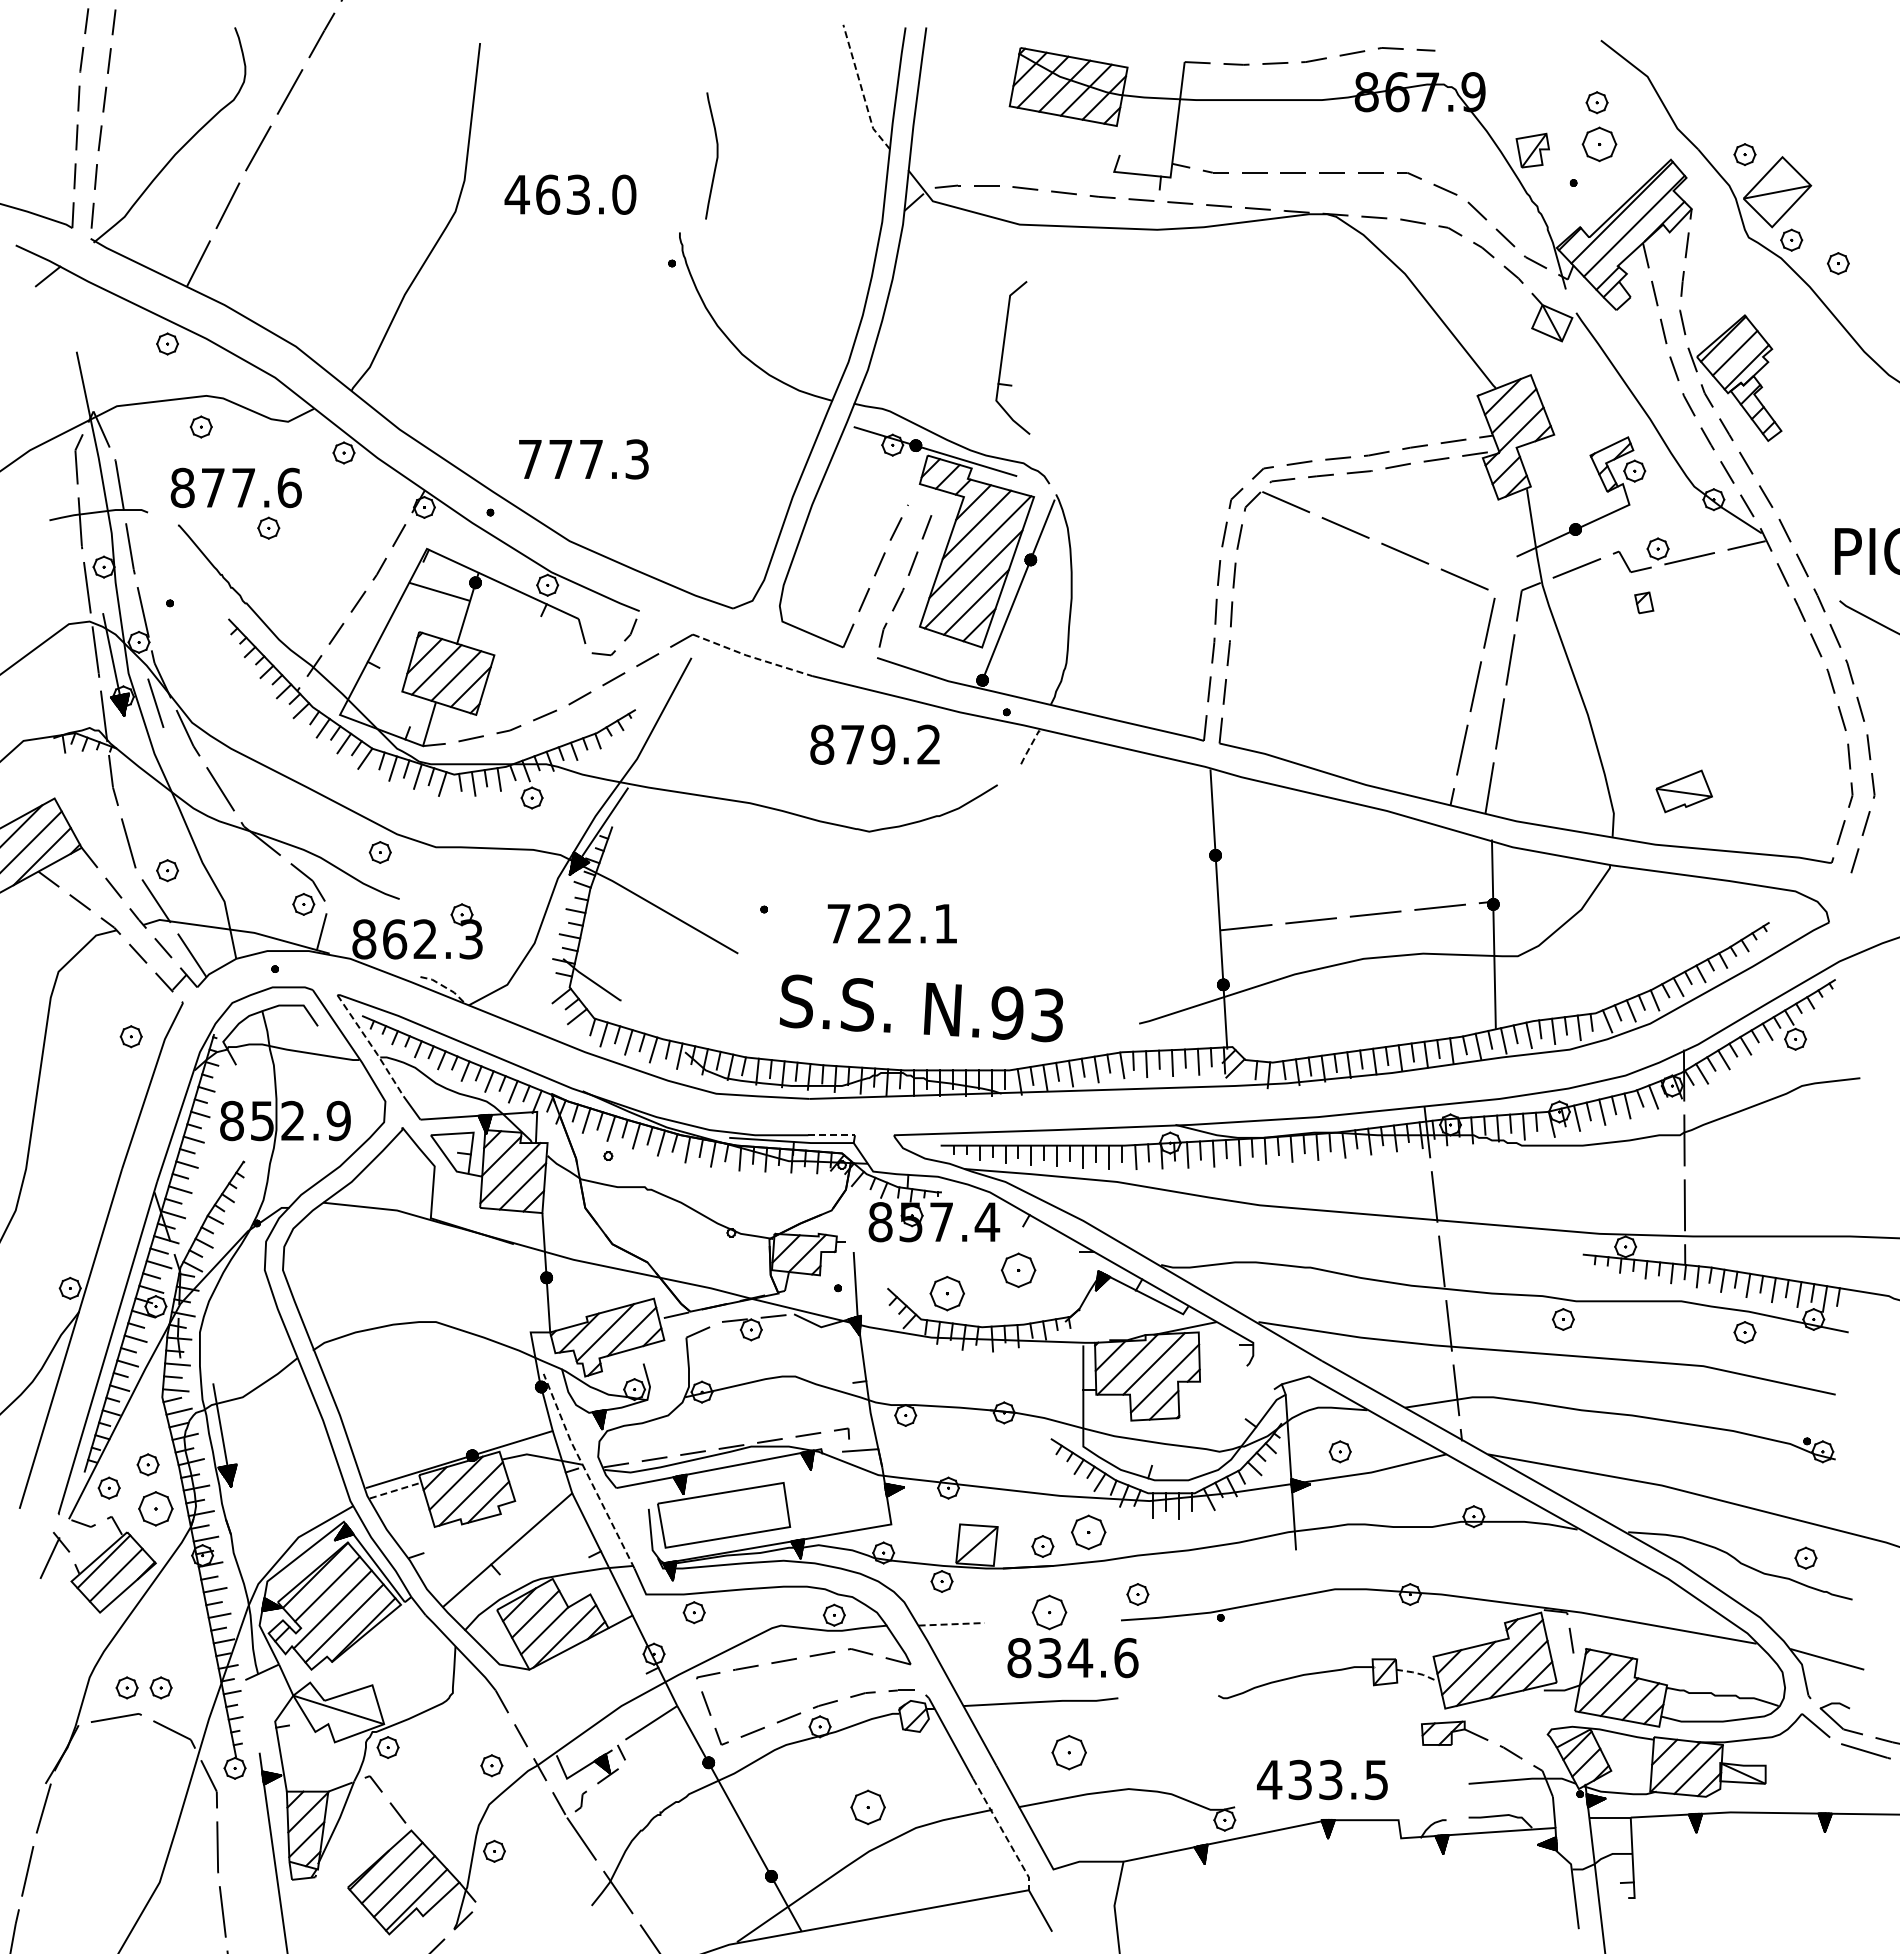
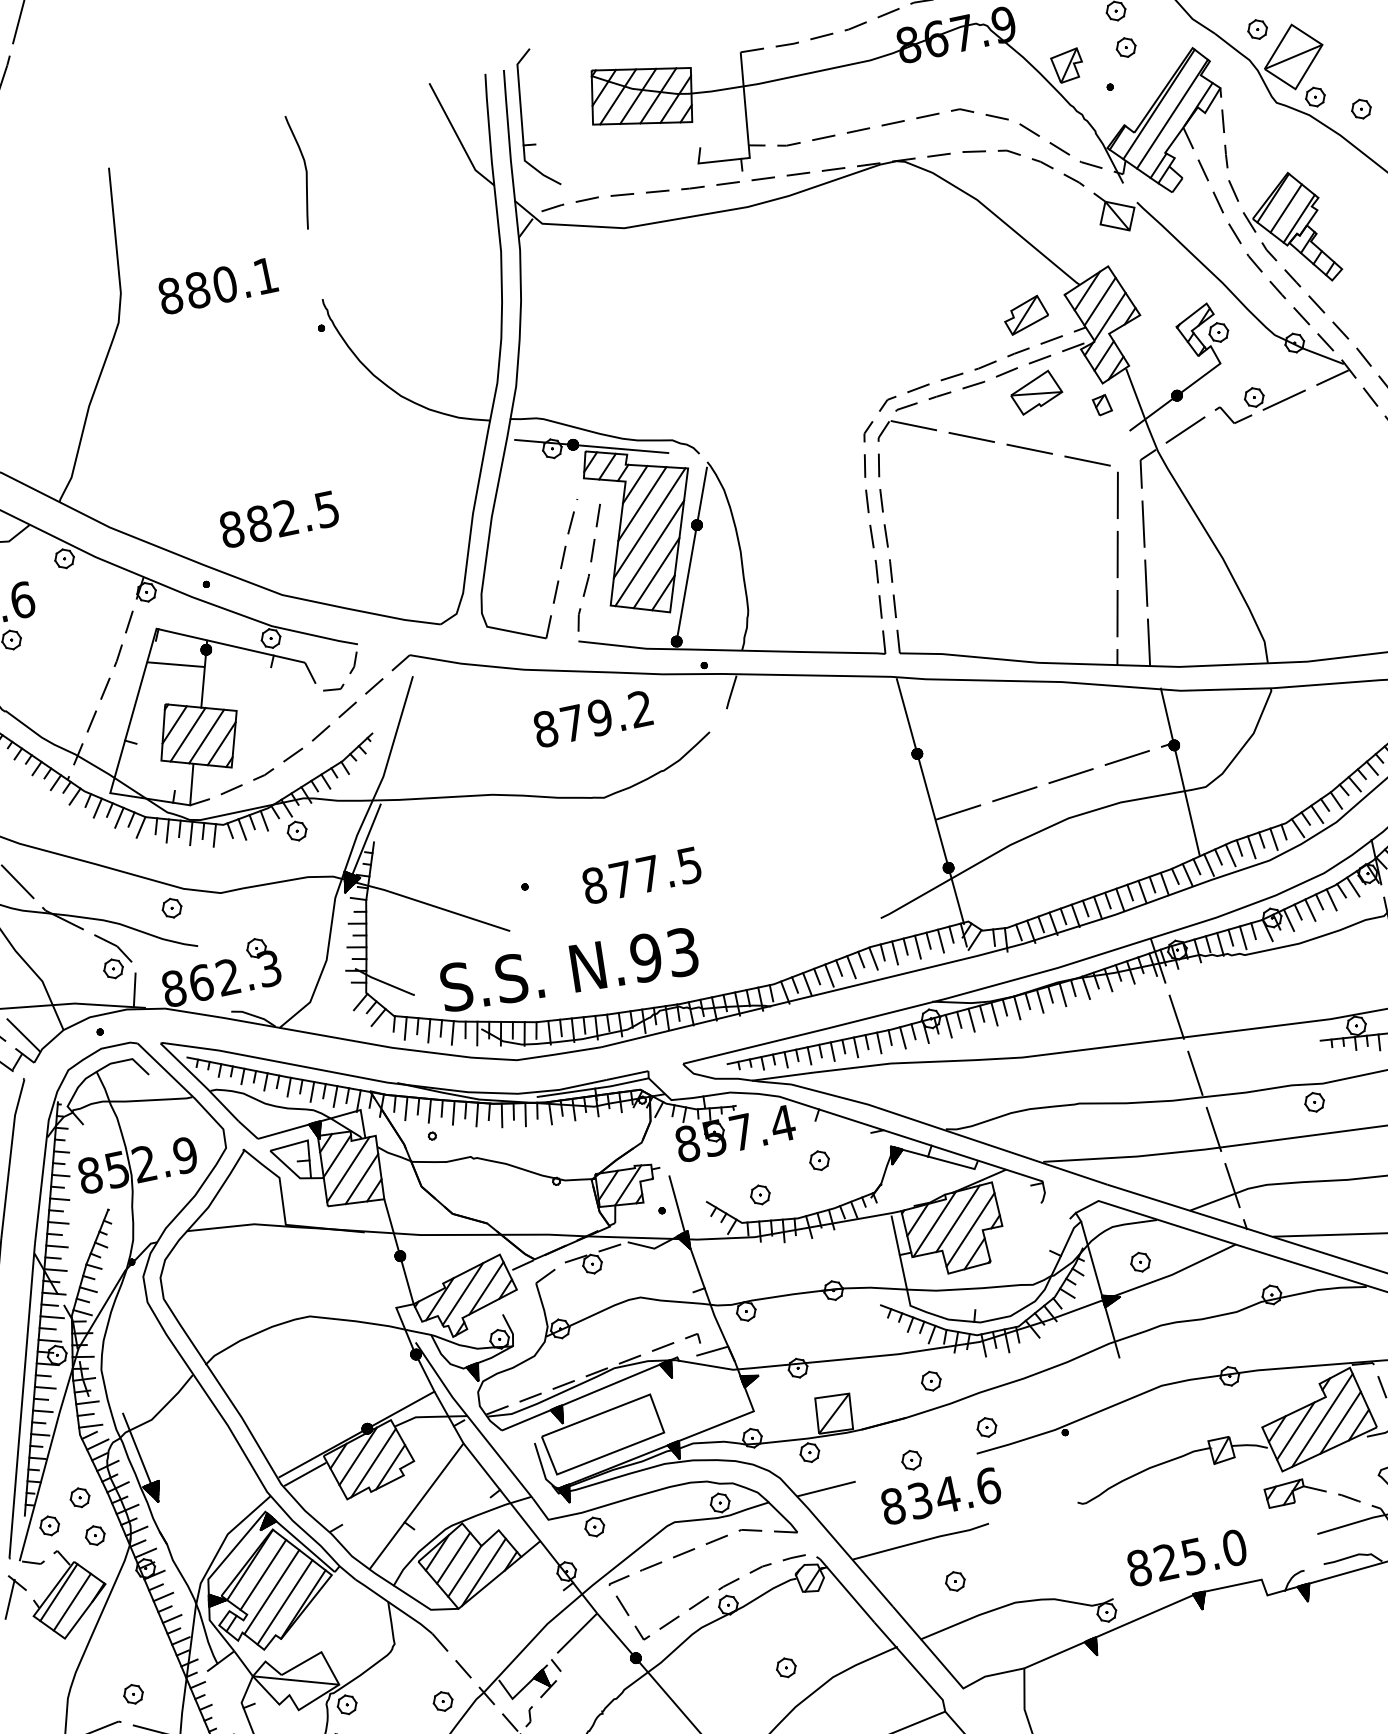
line: (862, 90) -> (458, 138), dashed -> solid
part: (1599, 143) -> (1125, 46), size x0.62
curve: (716, 155) -> (305, 170), moved
text: (570, 194) -> (217, 285), 463.0 -> 880.1
part: (1003, 355) -> (522, 119), moved
part: (1431, 408) -> (1025, 314), added
text: (583, 459) -> (279, 519), 777.3 -> 882.5
part: (1644, 602) -> (1102, 404), moved
line: (751, 657) -> (466, 664), dashed -> solid
line: (1030, 746) -> (731, 691), dashed -> solid
part: (1683, 791) -> (1035, 392), moved
text: (892, 923) -> (642, 875), 722.1 -> 877.5
line: (444, 987) -> (254, 1016), dashed -> solid
text: (920, 1008) -> (567, 970), moved
line: (371, 1045) -> (200, 1081), dashed -> solid
line: (832, 1135) -> (628, 1075), dashed -> solid
part: (1018, 1269) -> (819, 1160), size x0.62
part: (946, 1293) -> (759, 1195), size x0.62
line: (586, 1471) -> (472, 1421), dashed -> solid
line: (395, 1490) -> (305, 1474), dashed -> solid
part: (155, 1508) -> (94, 1535), size x0.62
part: (1088, 1531) -> (931, 1380), size x0.62
part: (1042, 1546) -> (892, 1402), removed
part: (1049, 1612) -> (911, 1460), size x0.62
line: (952, 1624) -> (827, 1489), dashed -> solid
line: (1415, 1673) -> (1249, 1445), dashed -> solid
part: (126, 1687) -> (102, 1700), removed
part: (1068, 1752) -> (954, 1581), size x0.62
text: (1322, 1779) -> (1186, 1557), 433.5 -> 825.0
part: (867, 1806) -> (785, 1667), size x0.62
line: (1004, 1834) -> (913, 1666), dashed -> solid

